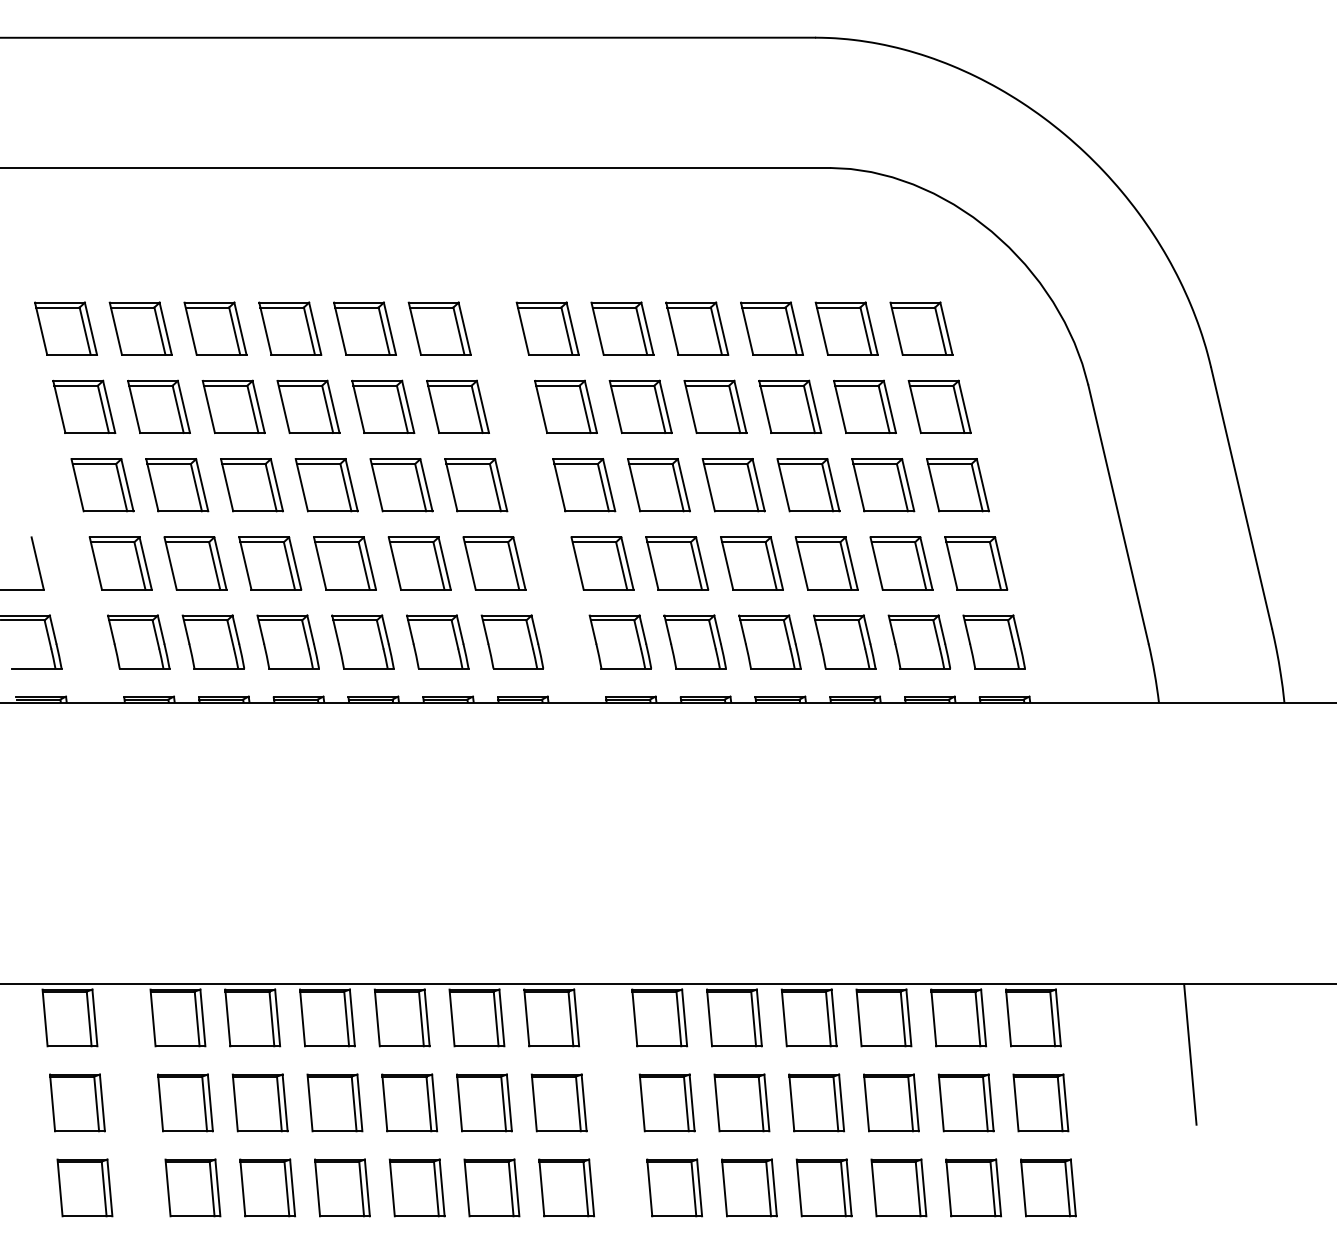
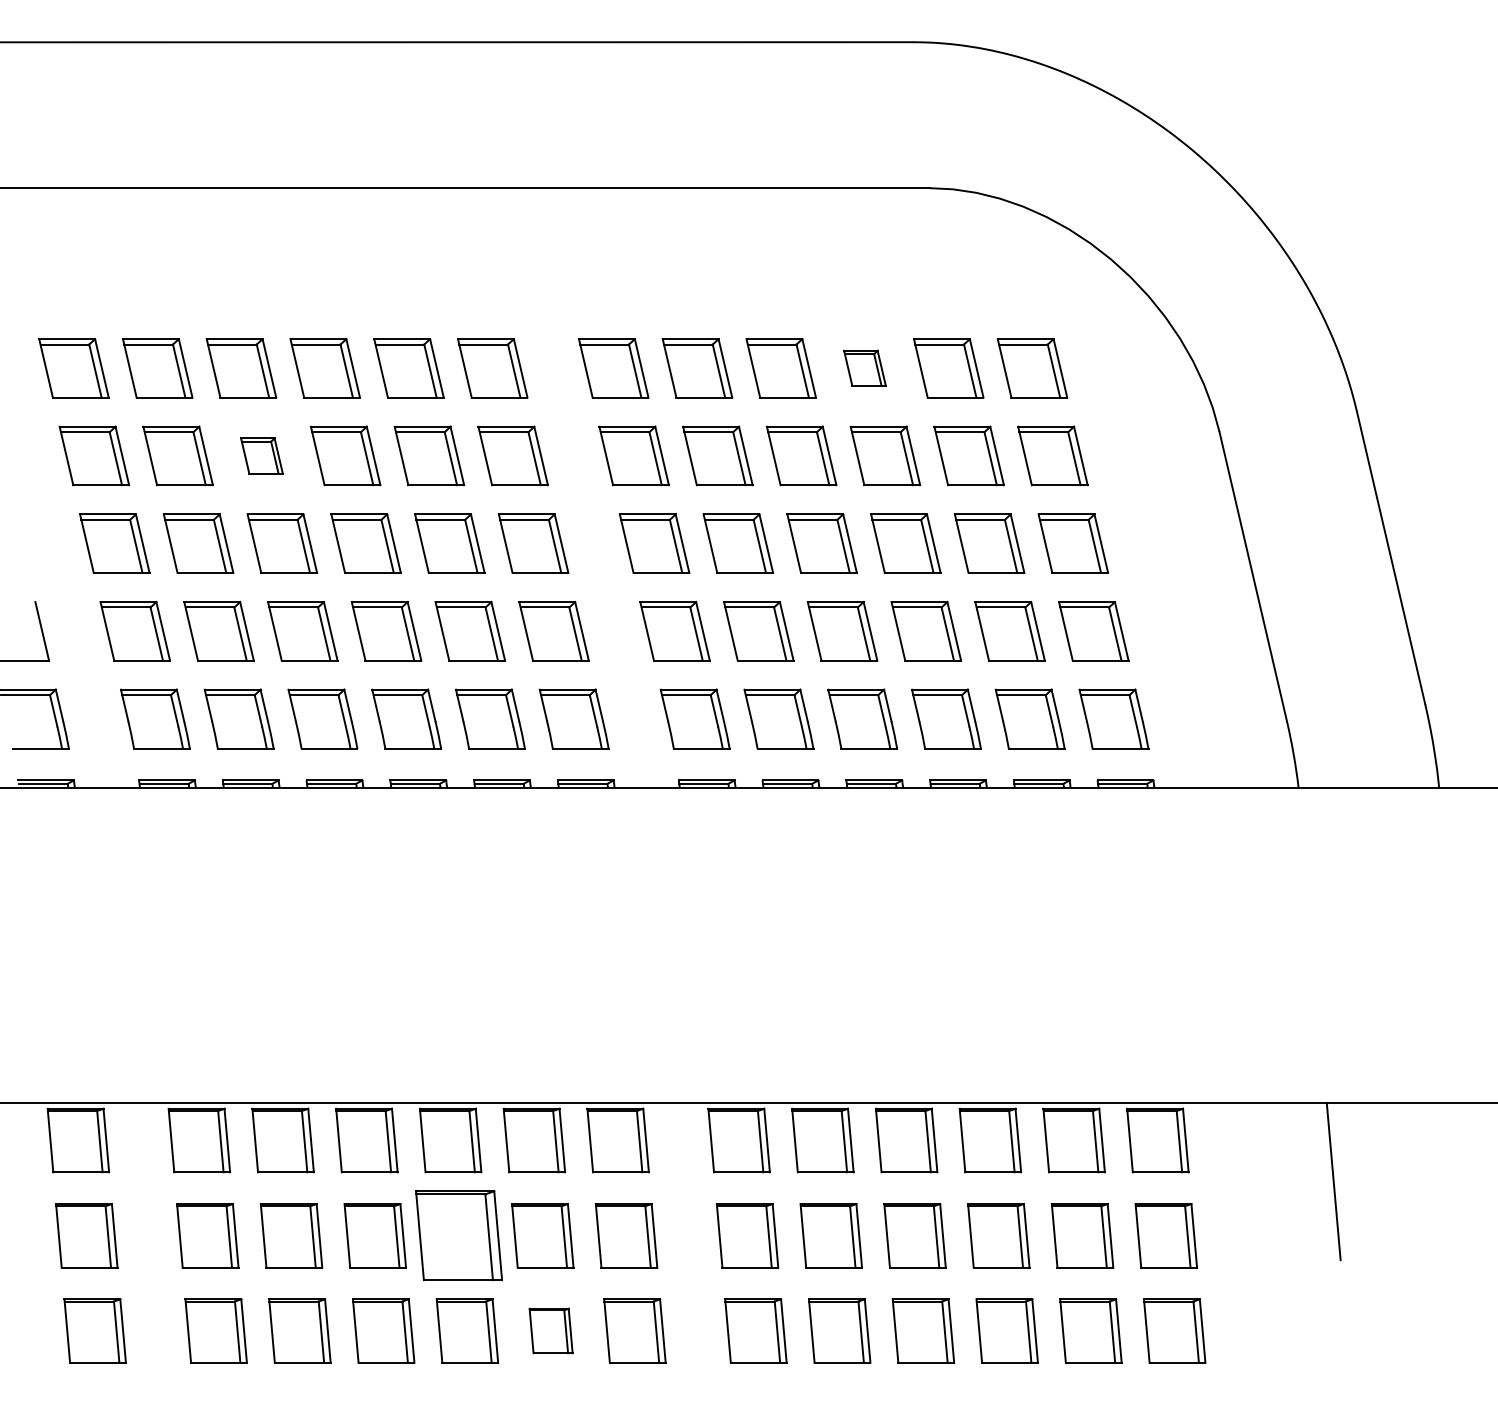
part: (771, 328) -> (864, 368), size x0.6
part: (233, 406) -> (261, 455), size x0.6
part: (409, 1102) -> (458, 1235), size x1.4
part: (491, 1187) -> (550, 1330), size x0.7

